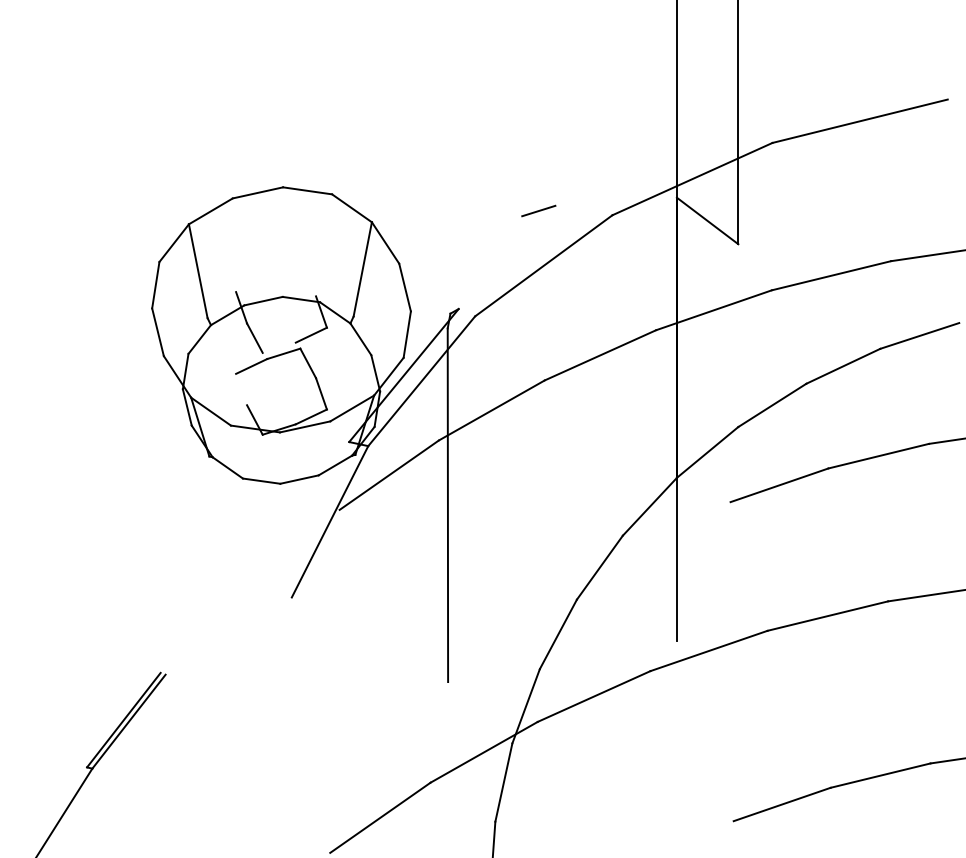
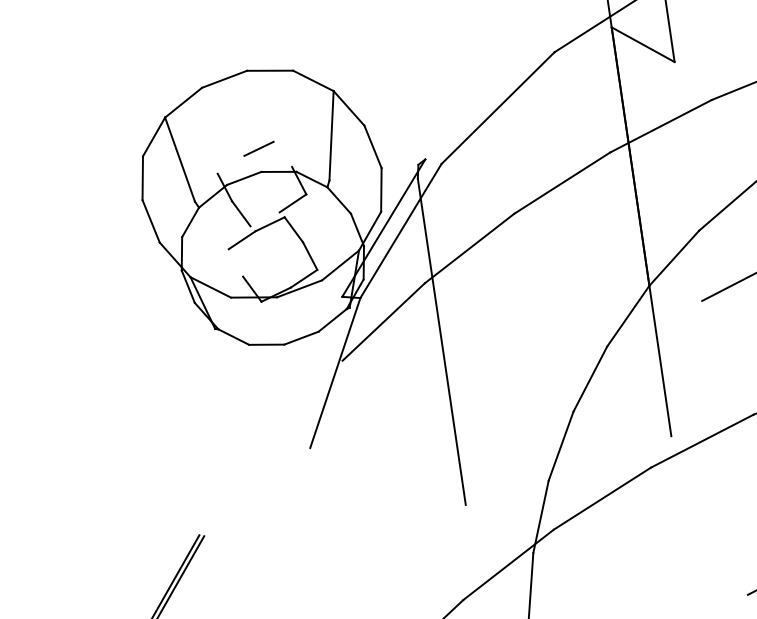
line: (538, 210) -> (258, 148), moved

